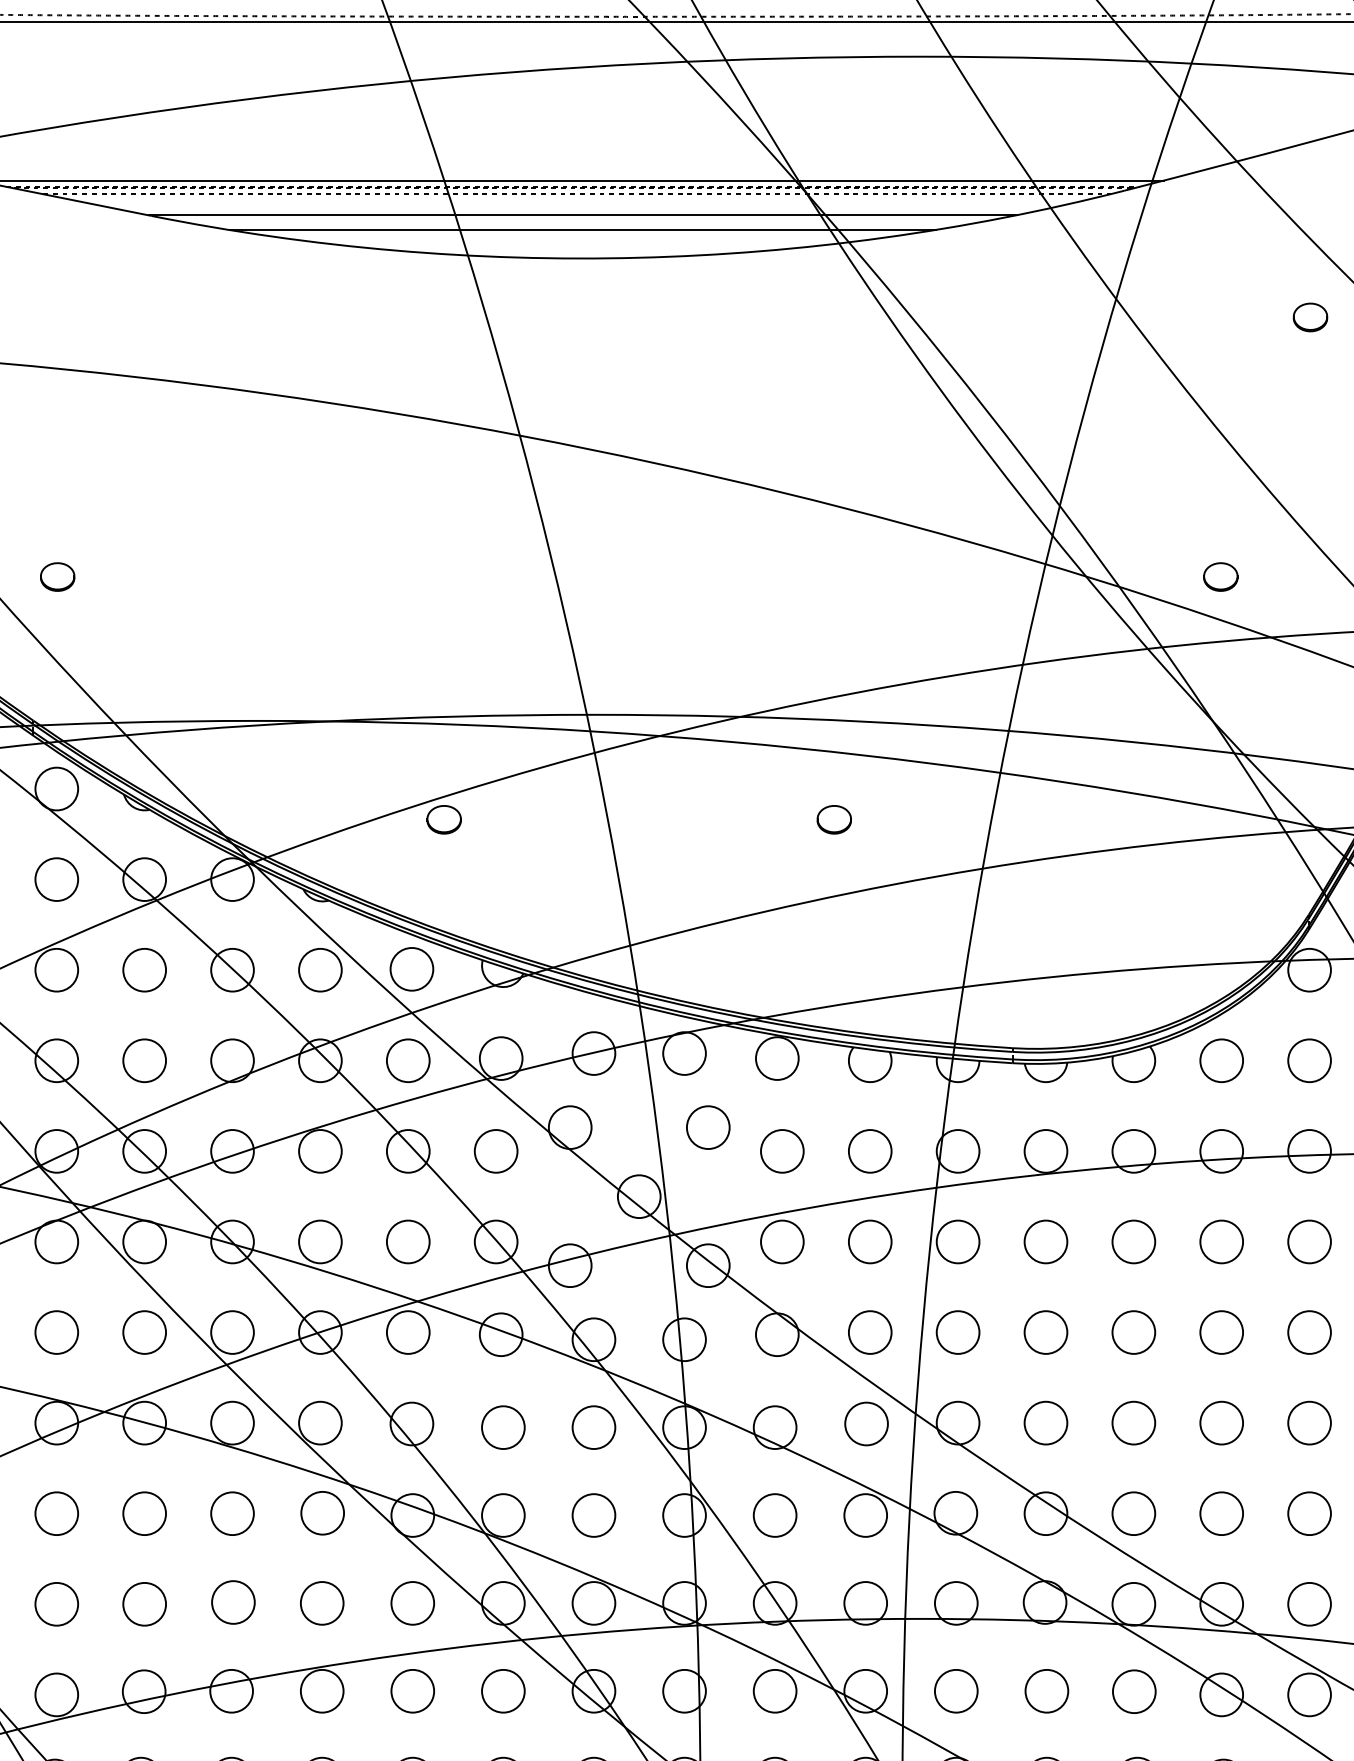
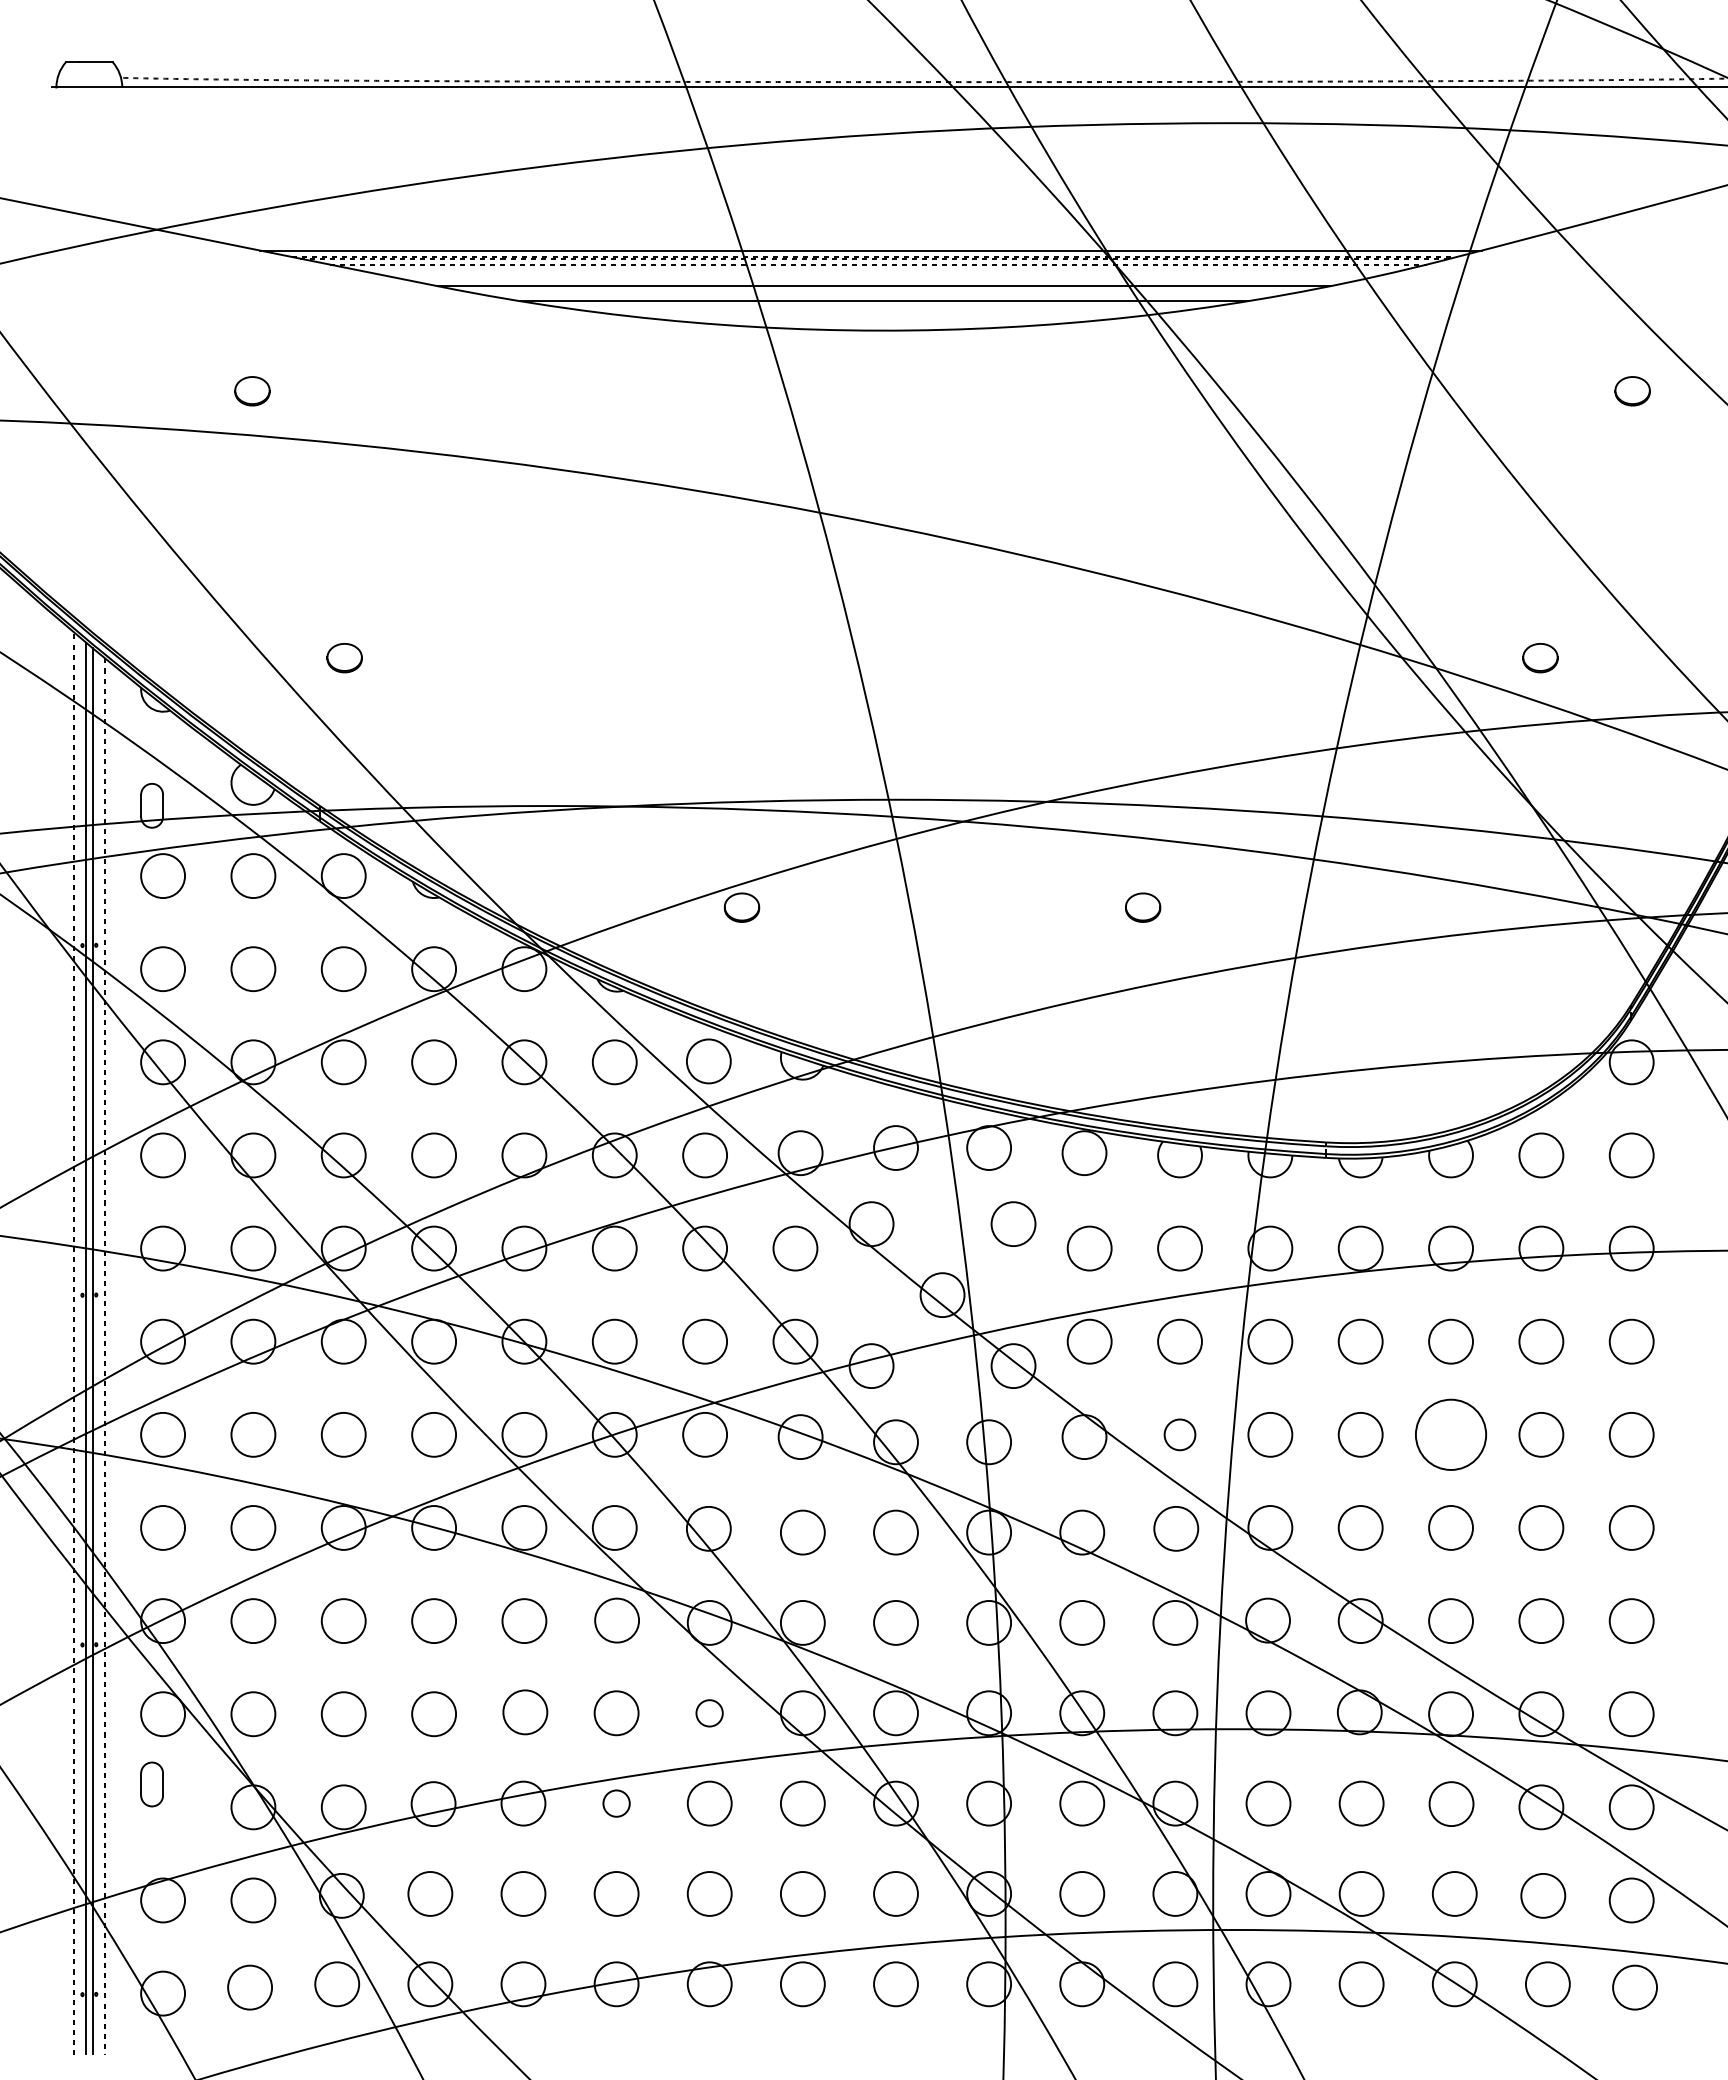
circle: (869, 1332) -> (1179, 1434), size x0.7
circle: (1134, 1332) -> (1451, 1434), size x1.6
circle: (412, 1603) -> (709, 1713), size x0.6
circle: (322, 1691) -> (616, 1803), size x0.6

